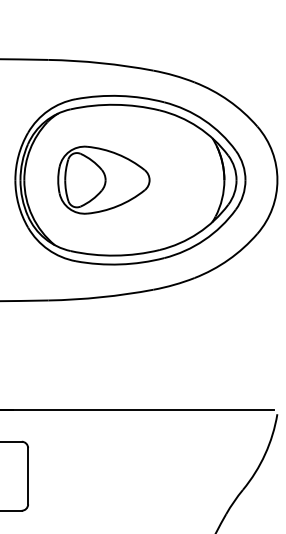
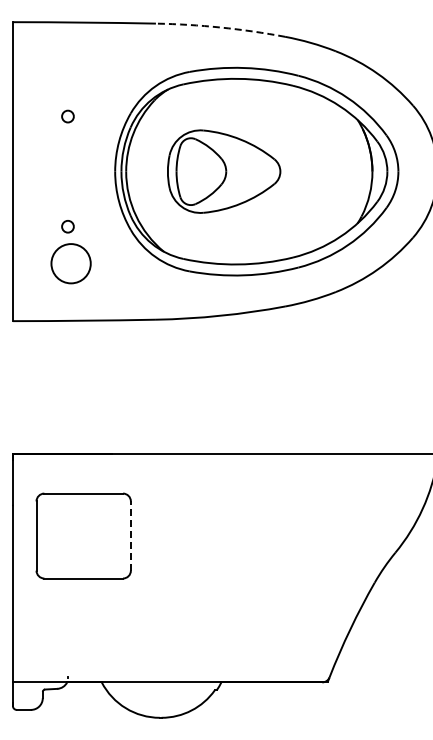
arc: (100, 63) -> (220, 27), solid -> dashed
line: (27, 476) -> (130, 536), solid -> dashed

